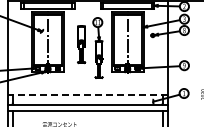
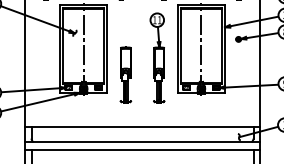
part: (81, 44) -> (125, 74), moved
line: (87, 95) -> (142, 127), dashed -> solid

